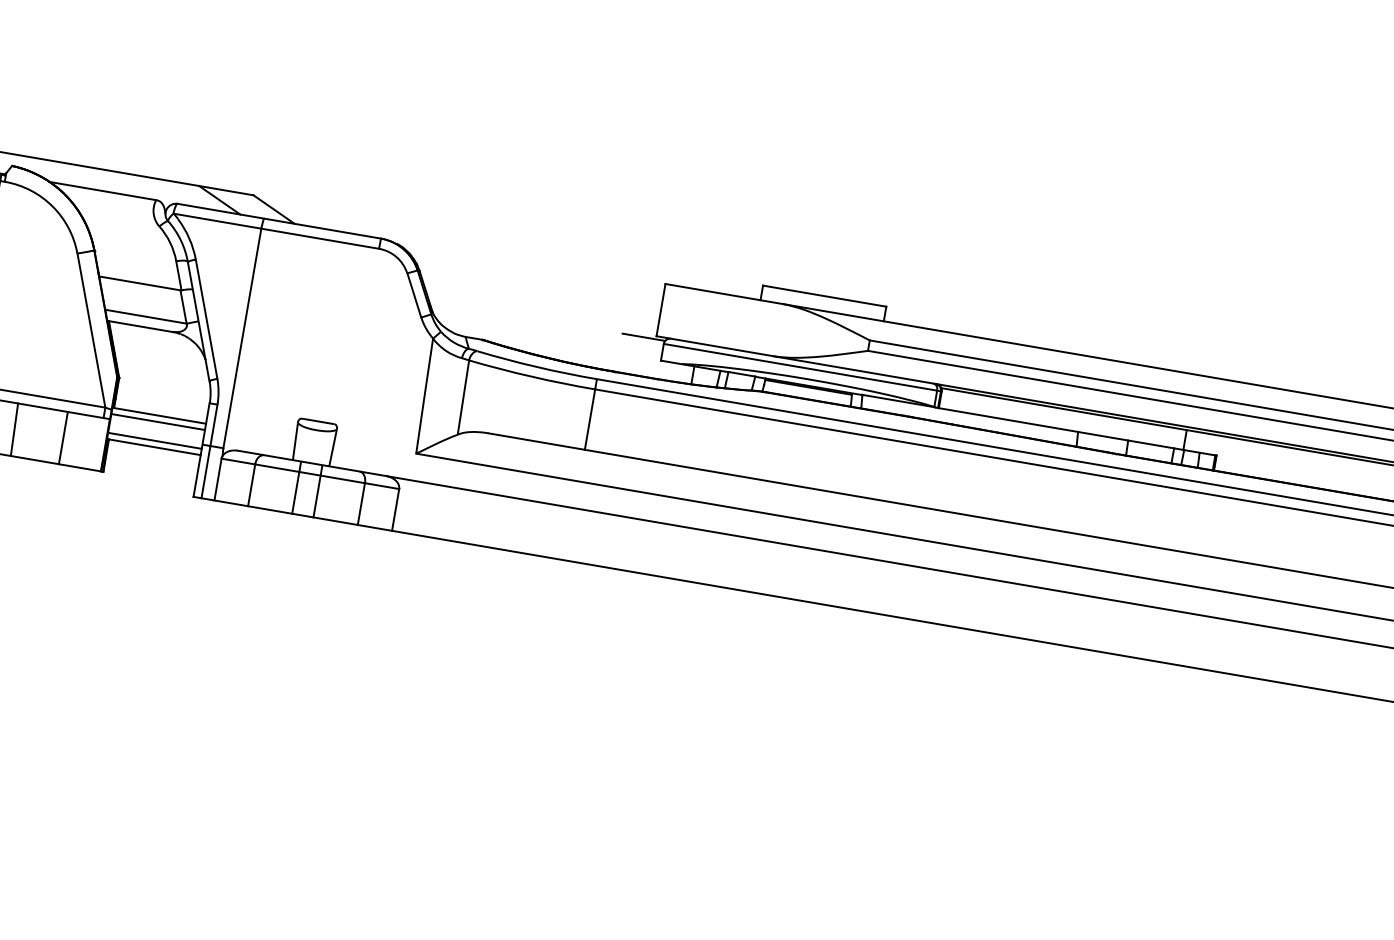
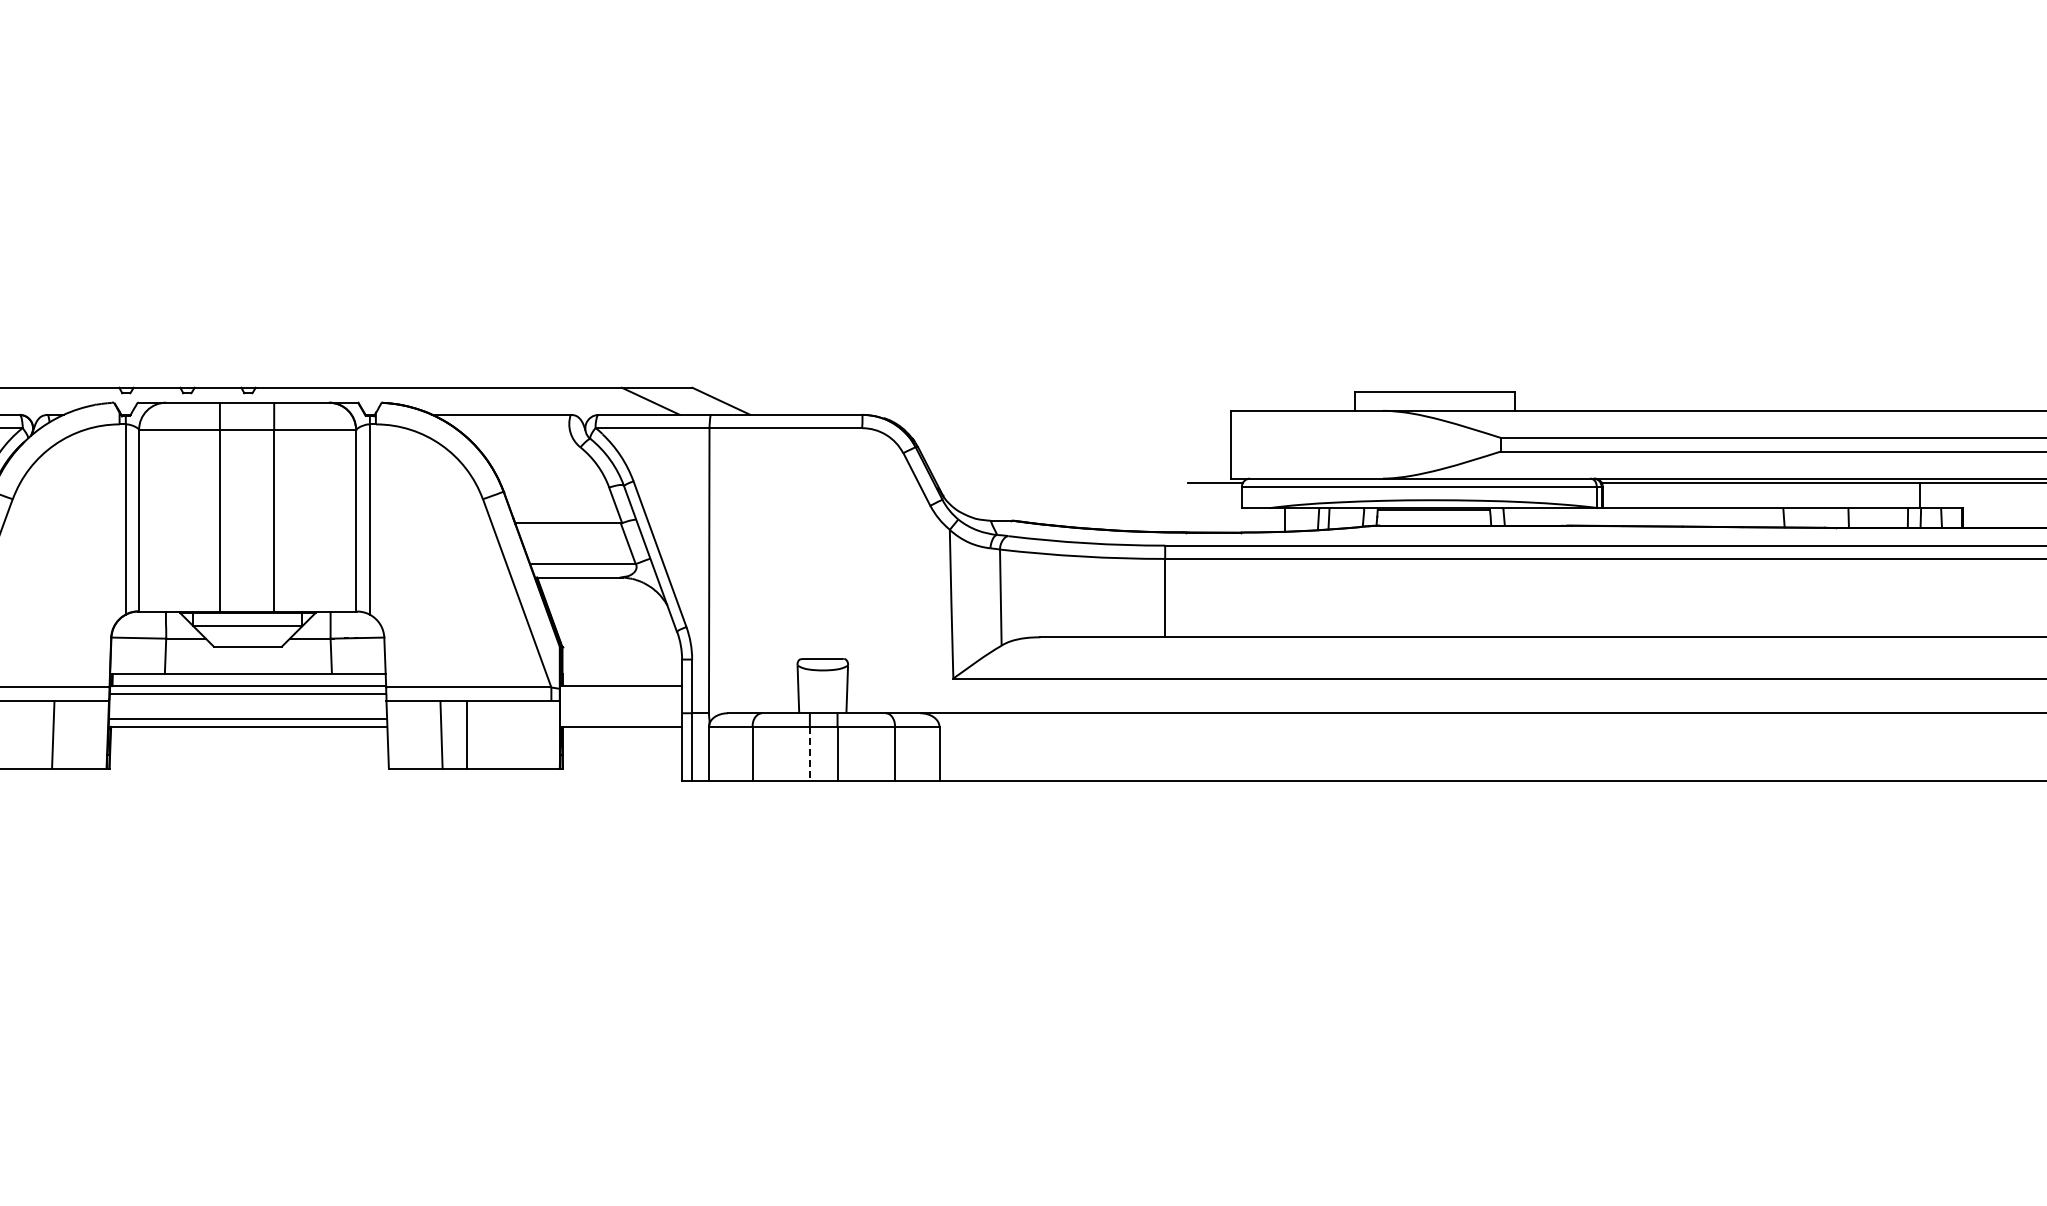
line: (157, 422) -> (620, 694), removed
line: (63, 437) -> (467, 734), moved
line: (154, 440) -> (620, 718), removed
line: (295, 493) -> (809, 754), solid -> dashed

